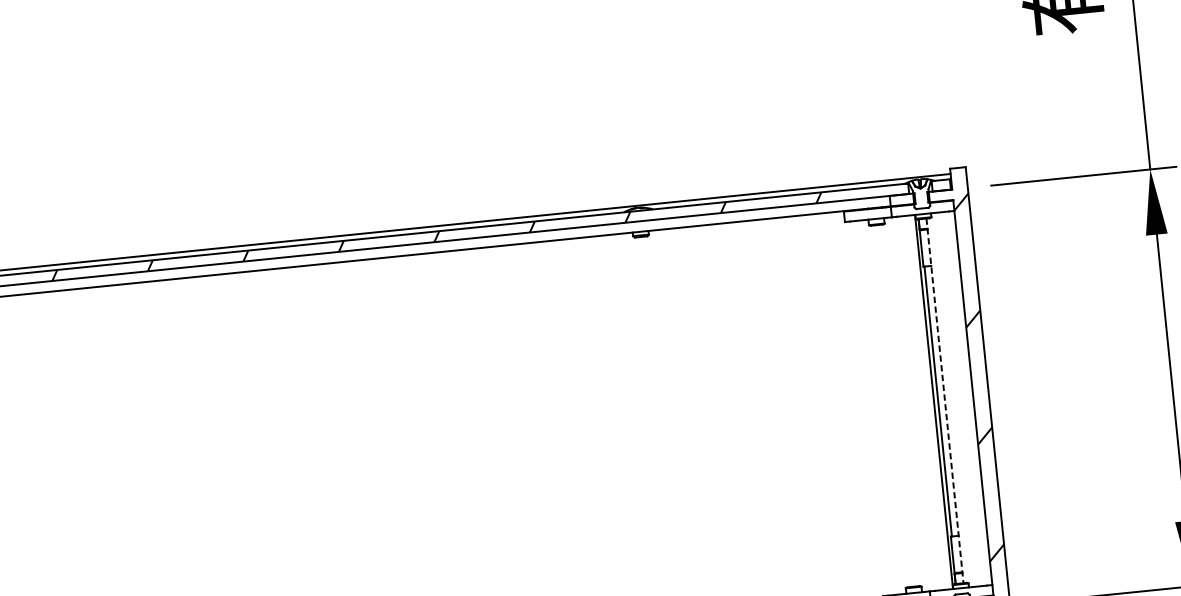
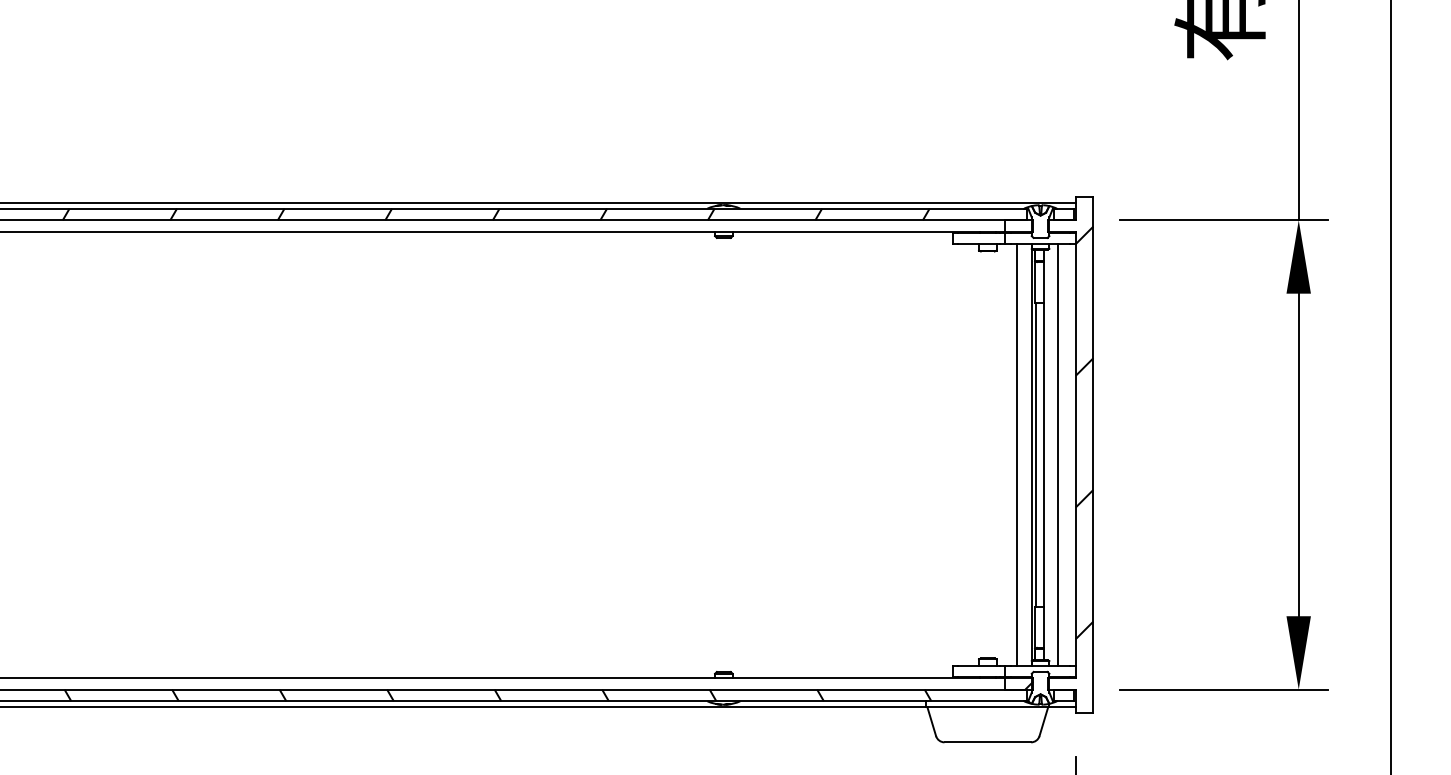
line: (957, 399) -> (1058, 454), added
line: (944, 401) -> (1043, 455), dashed -> solid
line: (921, 402) -> (1017, 454), added

